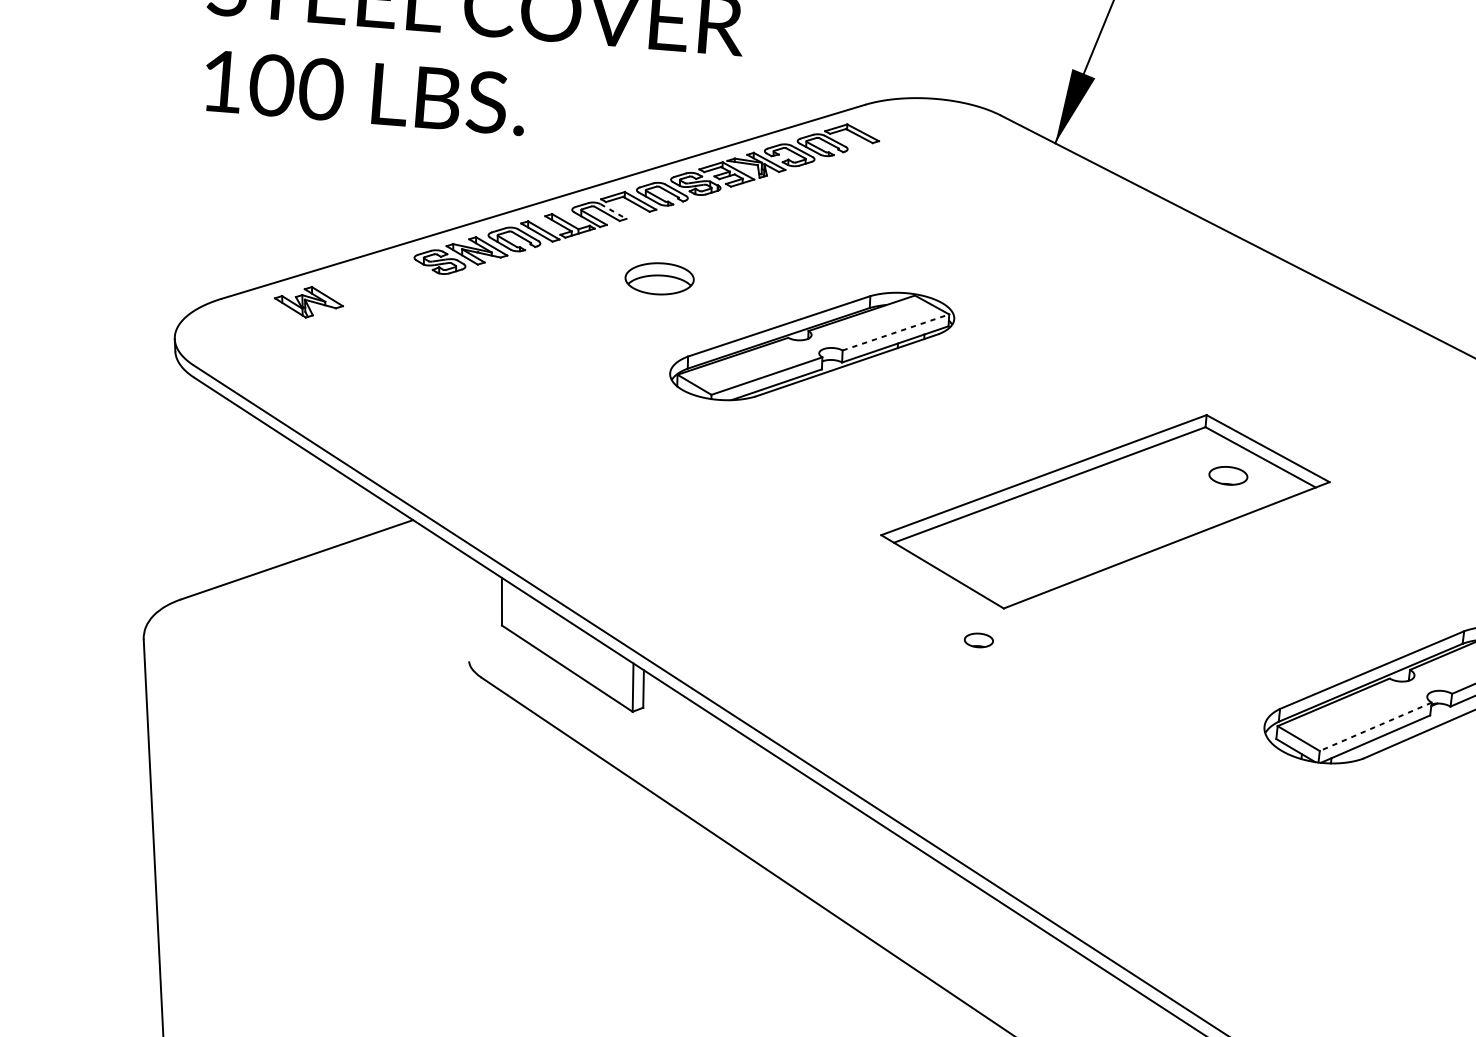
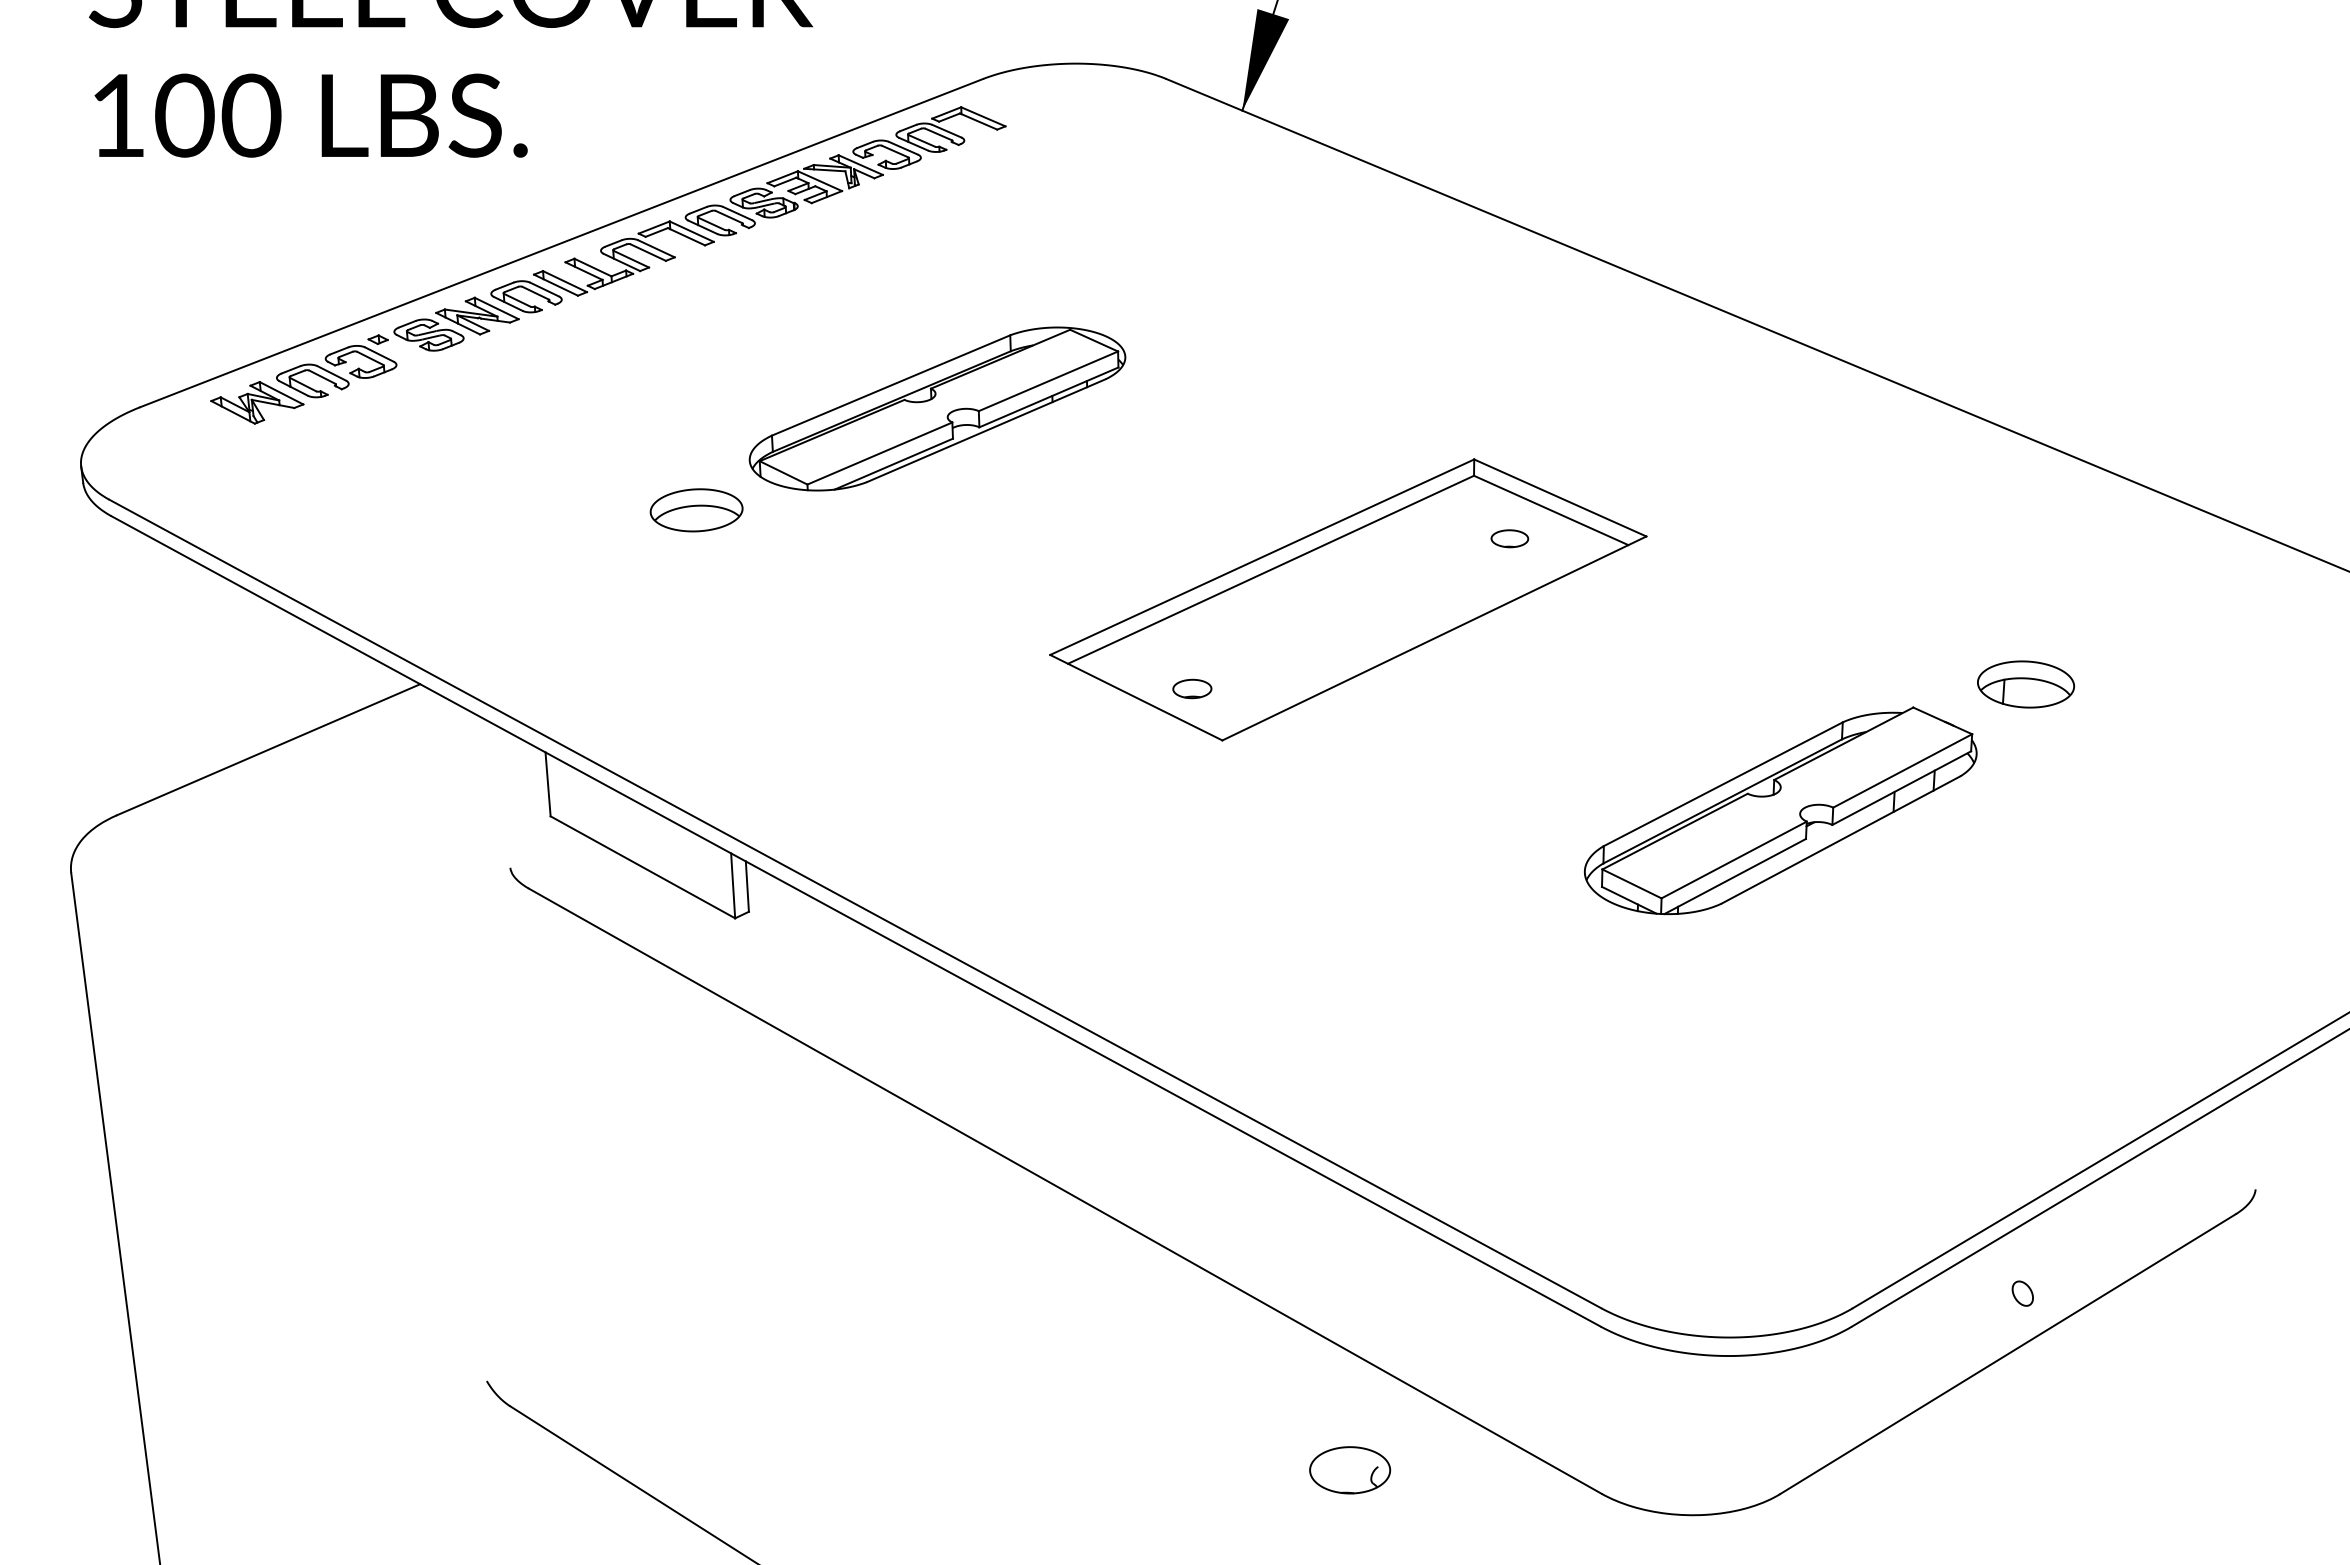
line: (614, 212) -> (657, 249), dashed -> solid
part: (659, 278) -> (696, 510), moved
part: (369, 279) -> (336, 366), added
line: (895, 332) -> (1048, 381), dashed -> solid
part: (1228, 475) -> (1509, 538), size x0.71
part: (979, 640) -> (1192, 688), moved
line: (1375, 727) -> (1733, 860), dashed -> solid

